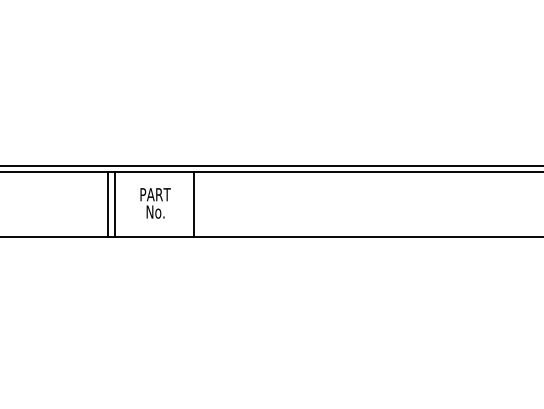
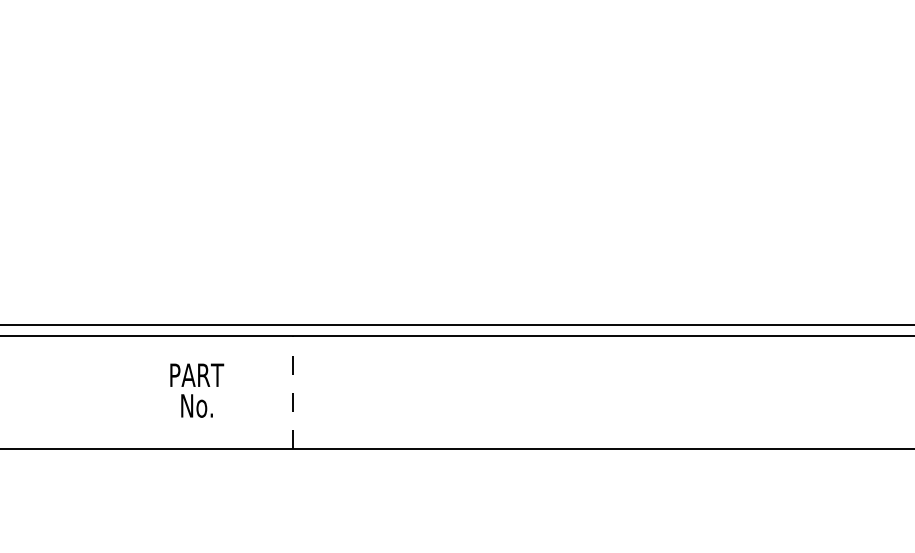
text: (155, 203) -> (196, 390), moved
line: (108, 204) -> (142, 392), removed
line: (114, 204) -> (152, 392), removed
line: (193, 204) -> (292, 392), solid -> dashed

